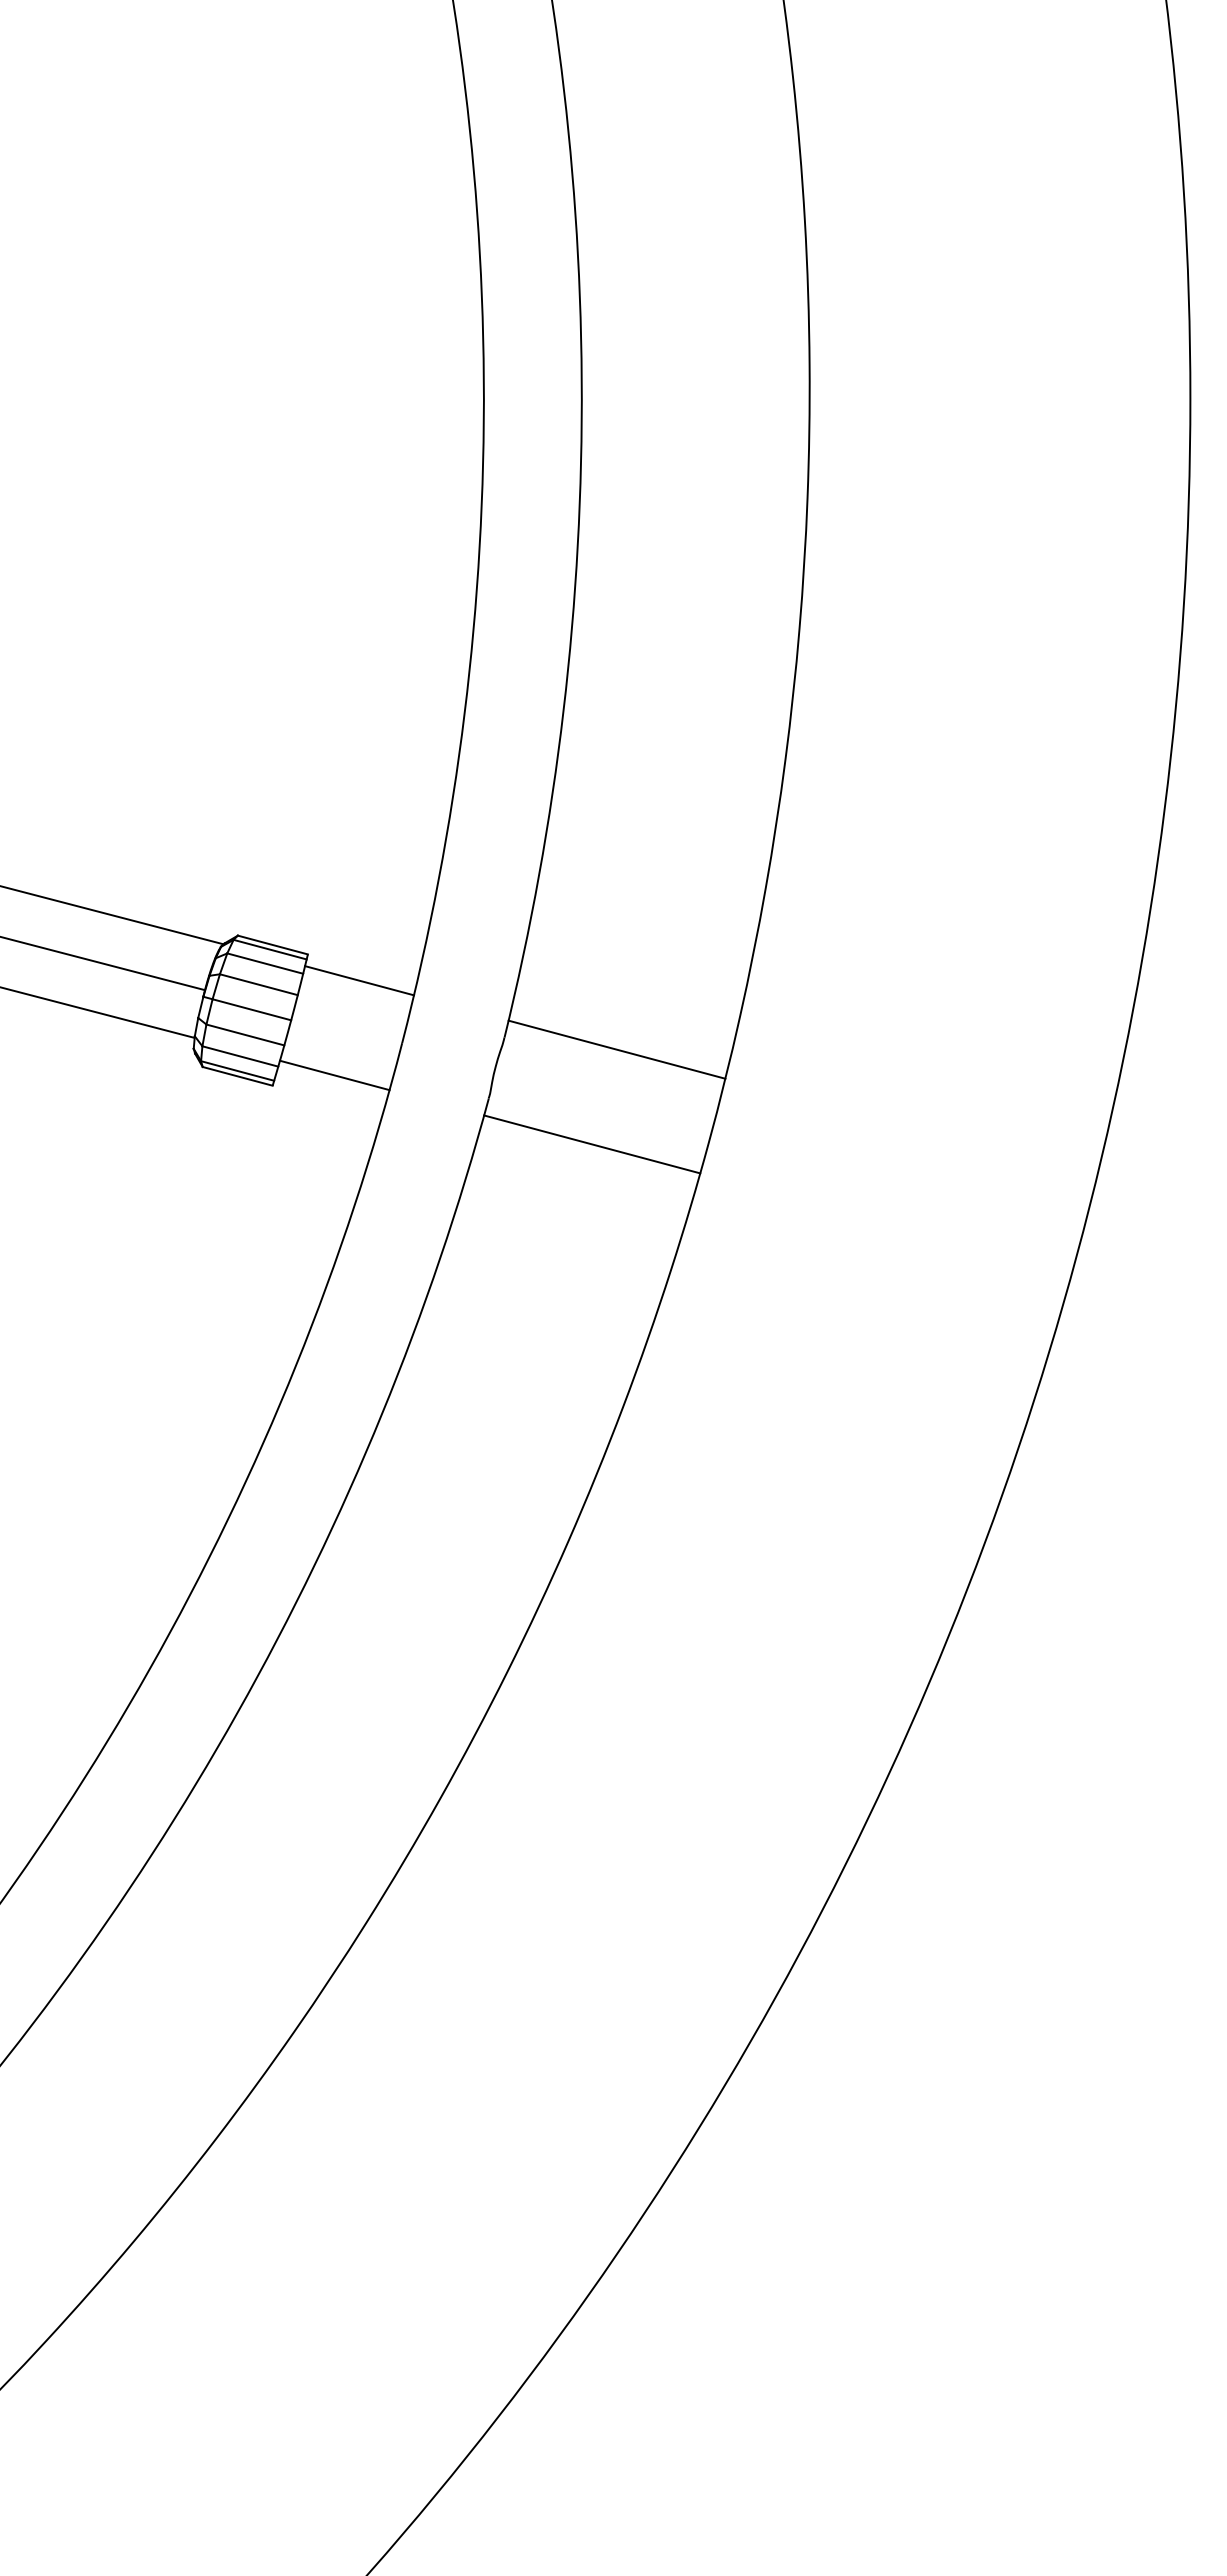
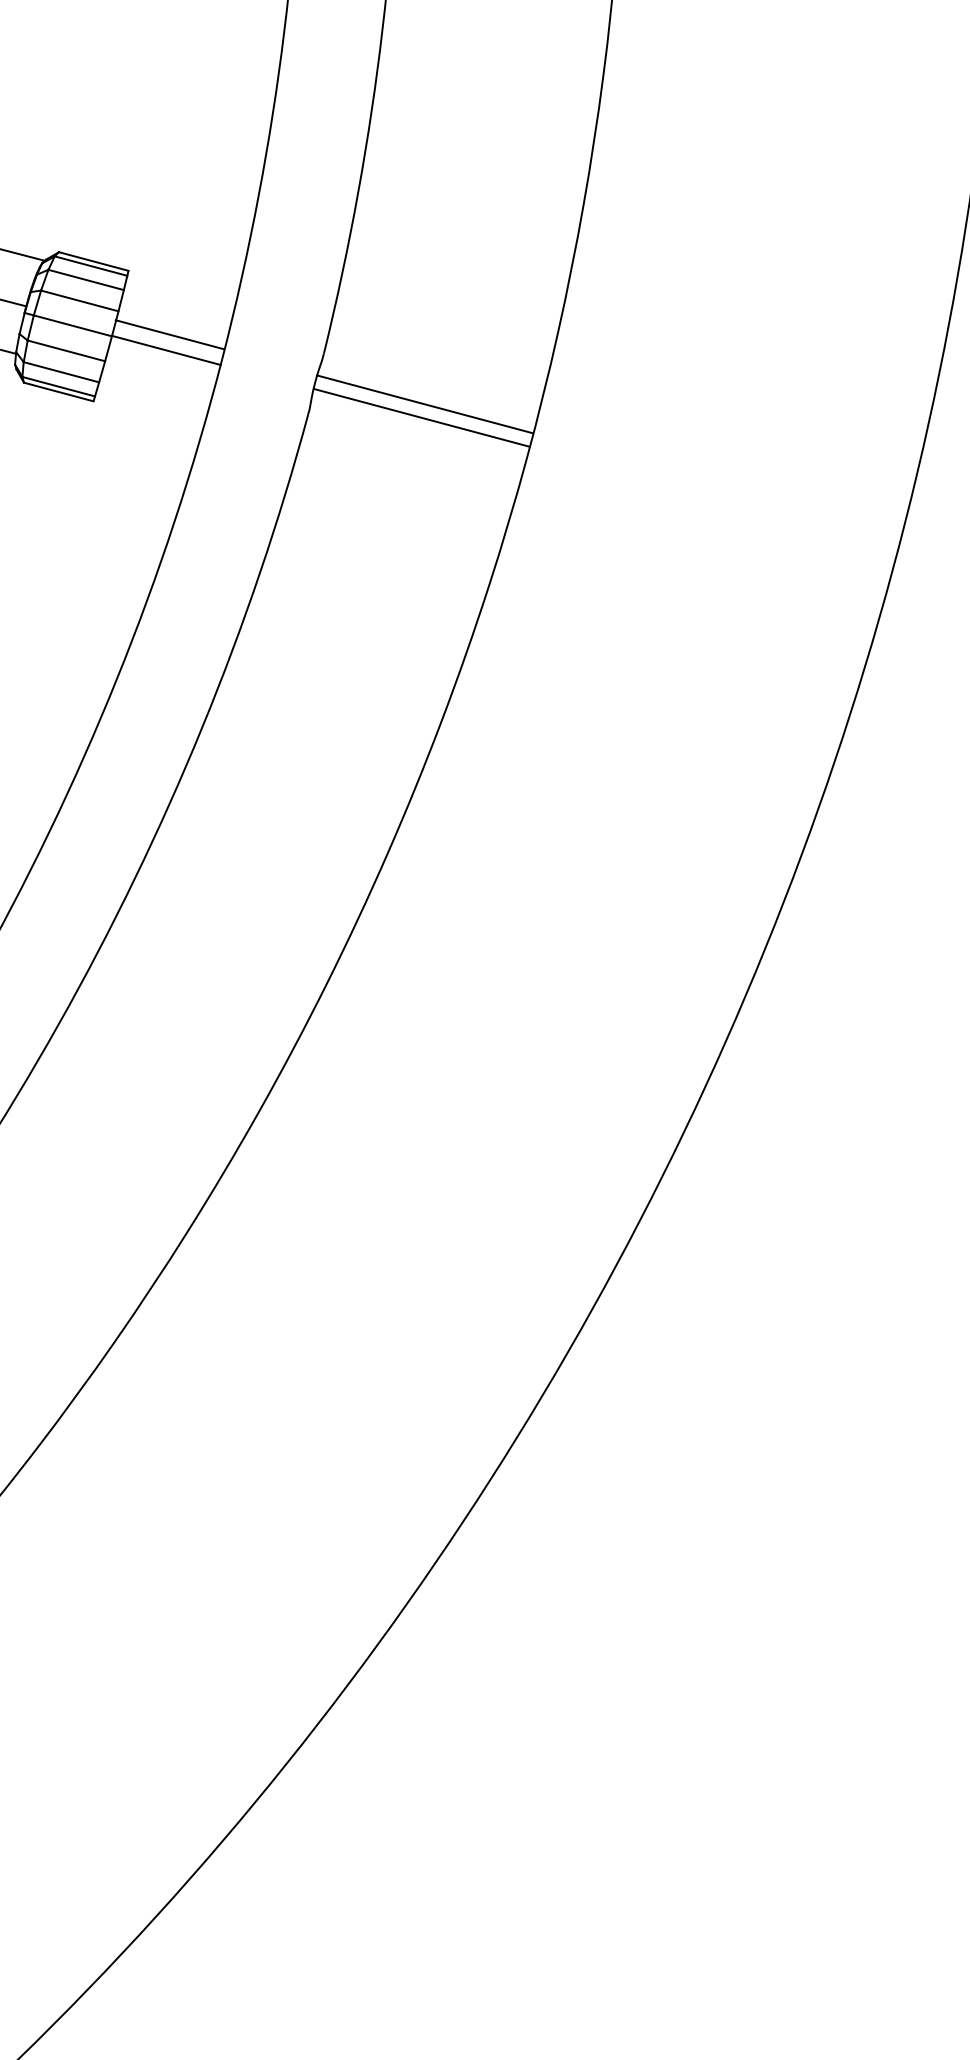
line: (359, 980) -> (169, 334), moved
line: (616, 1049) -> (424, 404), moved
line: (334, 1075) -> (165, 350), moved
line: (592, 1144) -> (422, 418), moved

